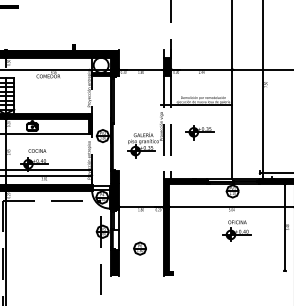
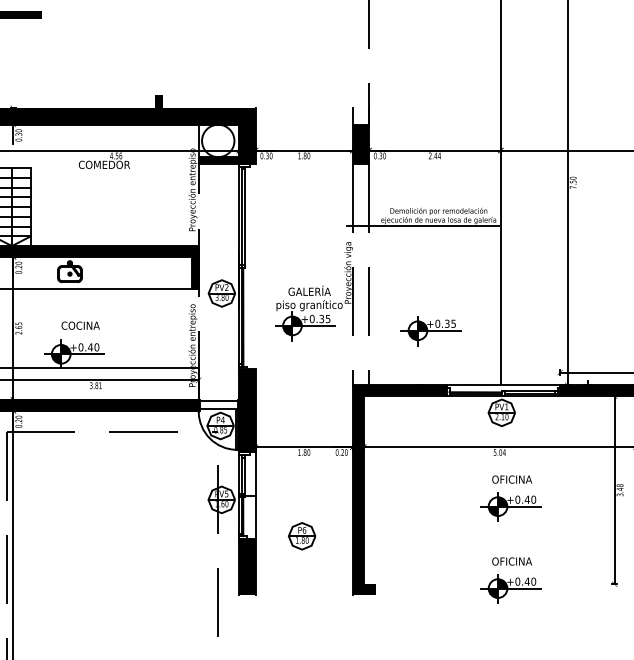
part: (199, 132) -> (430, 331), moved
part: (236, 268) -> (509, 579), added

